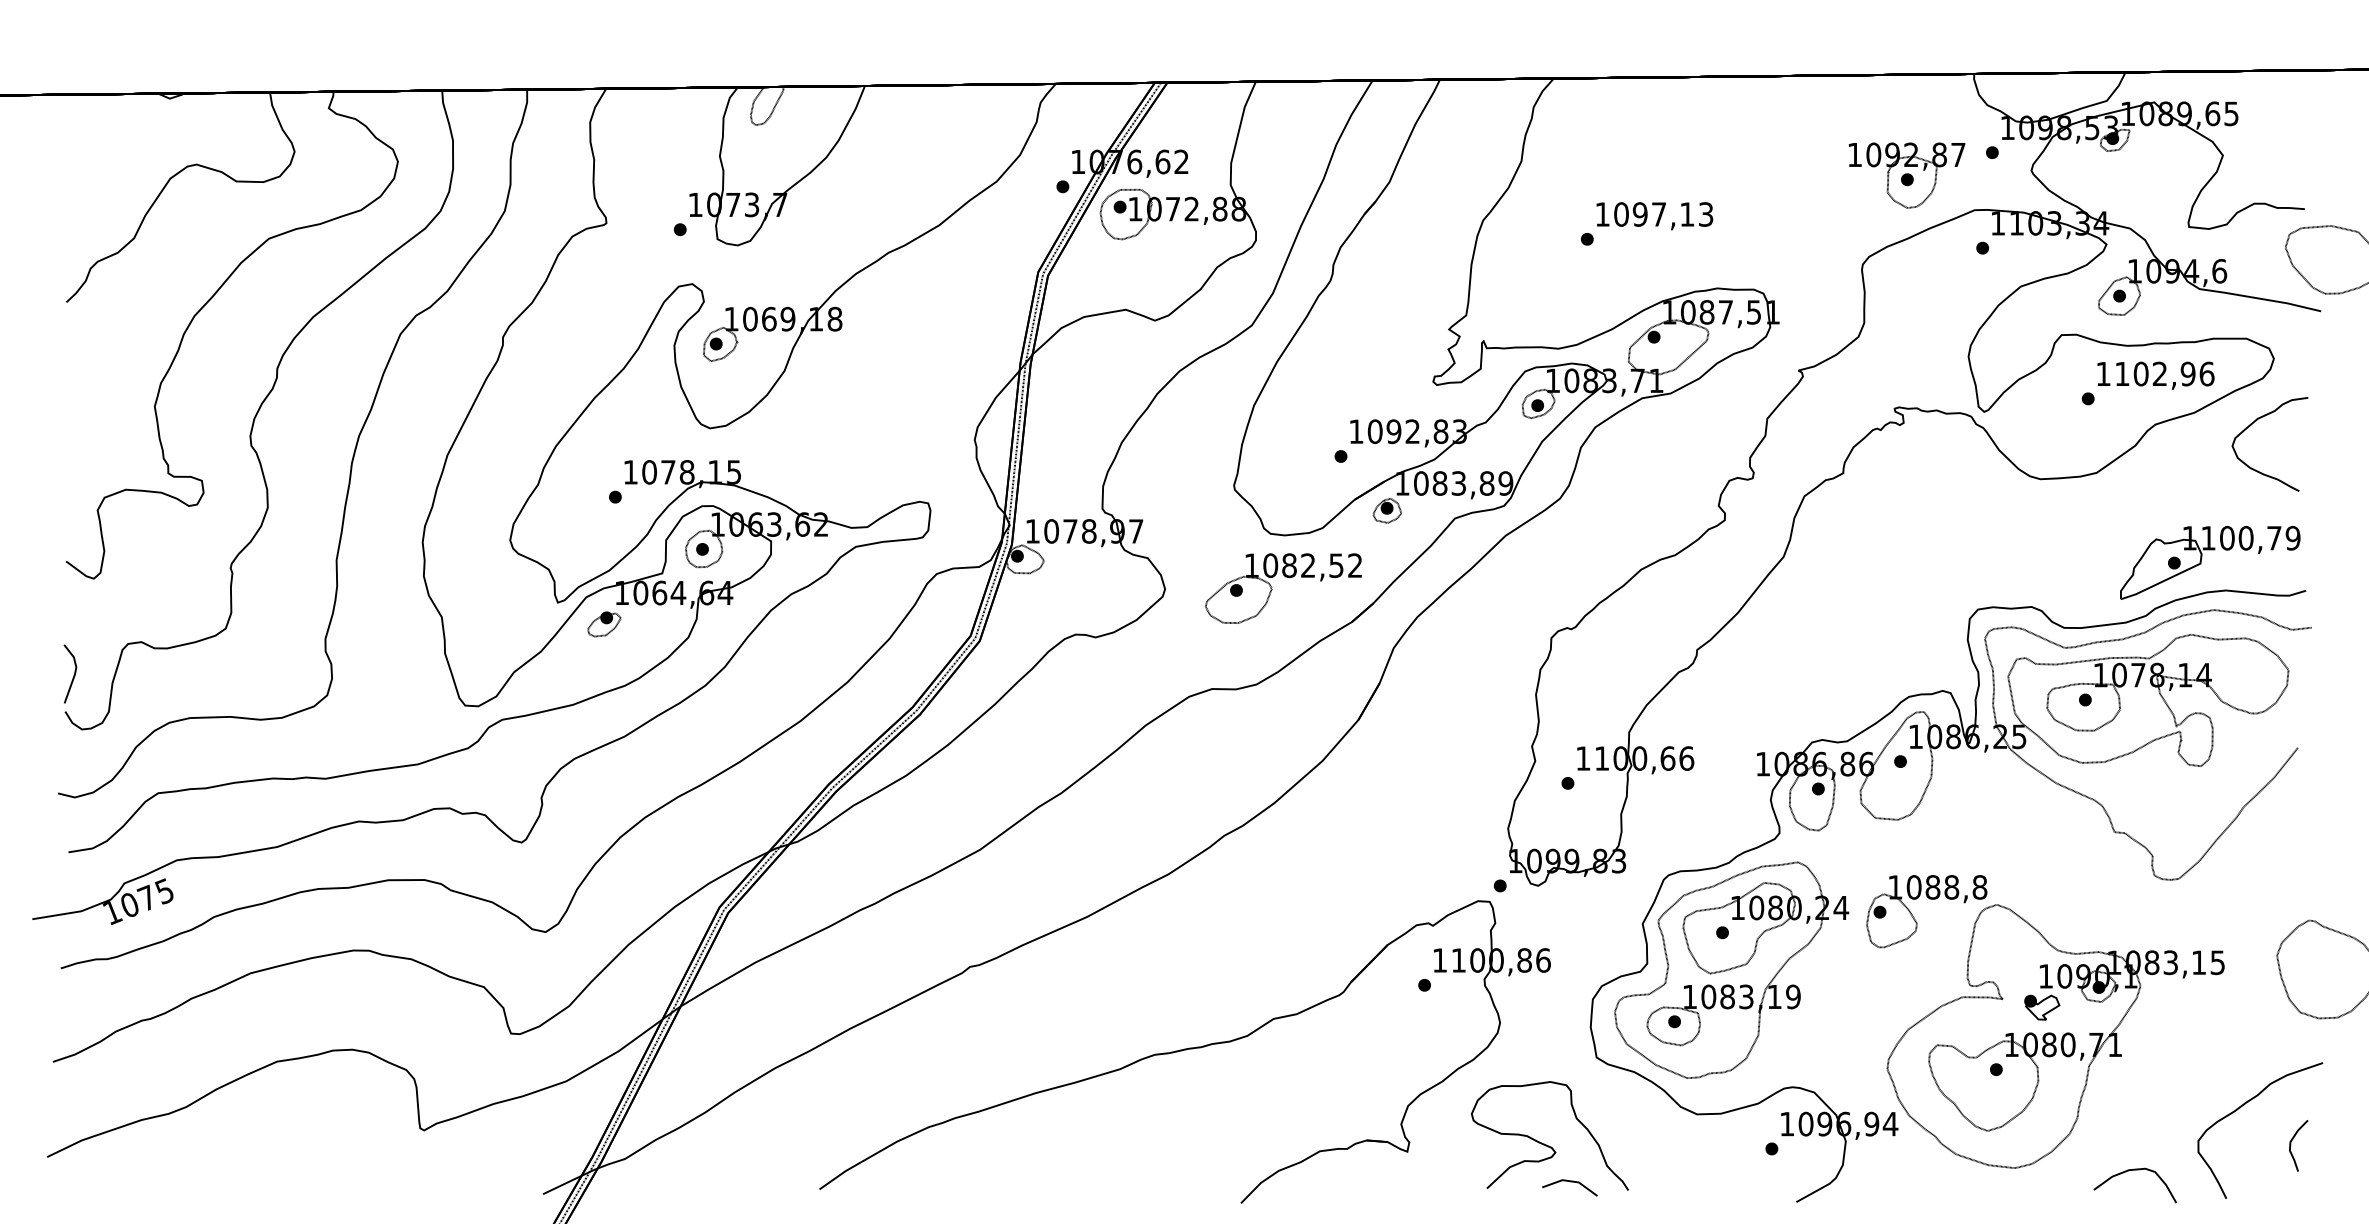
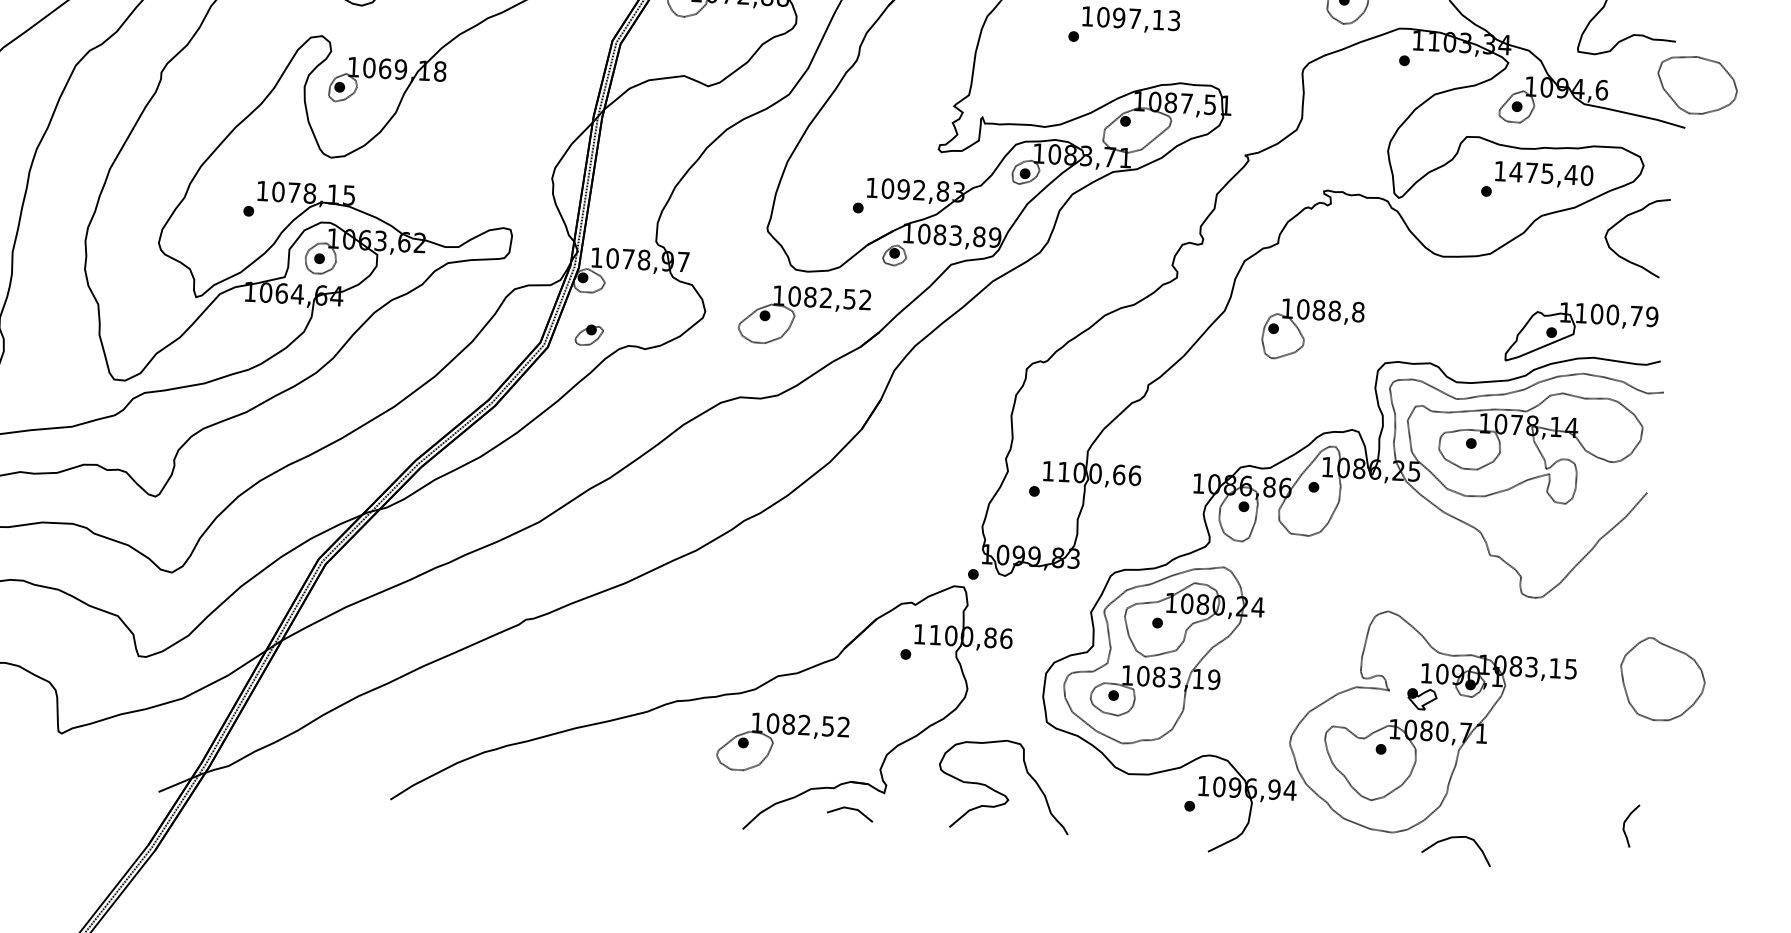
text: (2164, 373) -> (1551, 173), 1102,96 -> 1475,40
part: (604, 624) -> (589, 335), moved
part: (1929, 899) -> (1315, 320), moved
part: (1272, 1097) -> (773, 741), added
part: (2244, 1105) -> (1587, 789), removed
curve: (2129, 1171) -> (1452, 838), moved
line: (1570, 1182) -> (850, 809), moved

